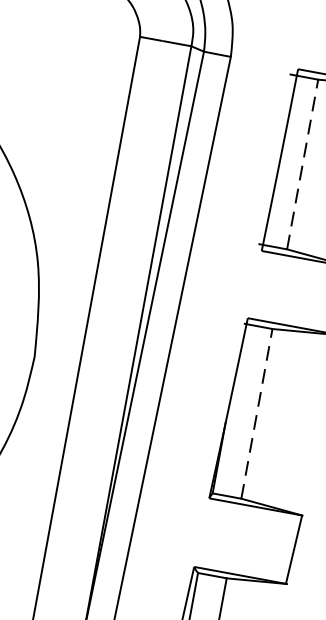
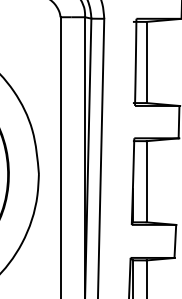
line: (302, 164) -> (146, 62), dashed -> solid
line: (256, 413) -> (146, 181), dashed -> solid

